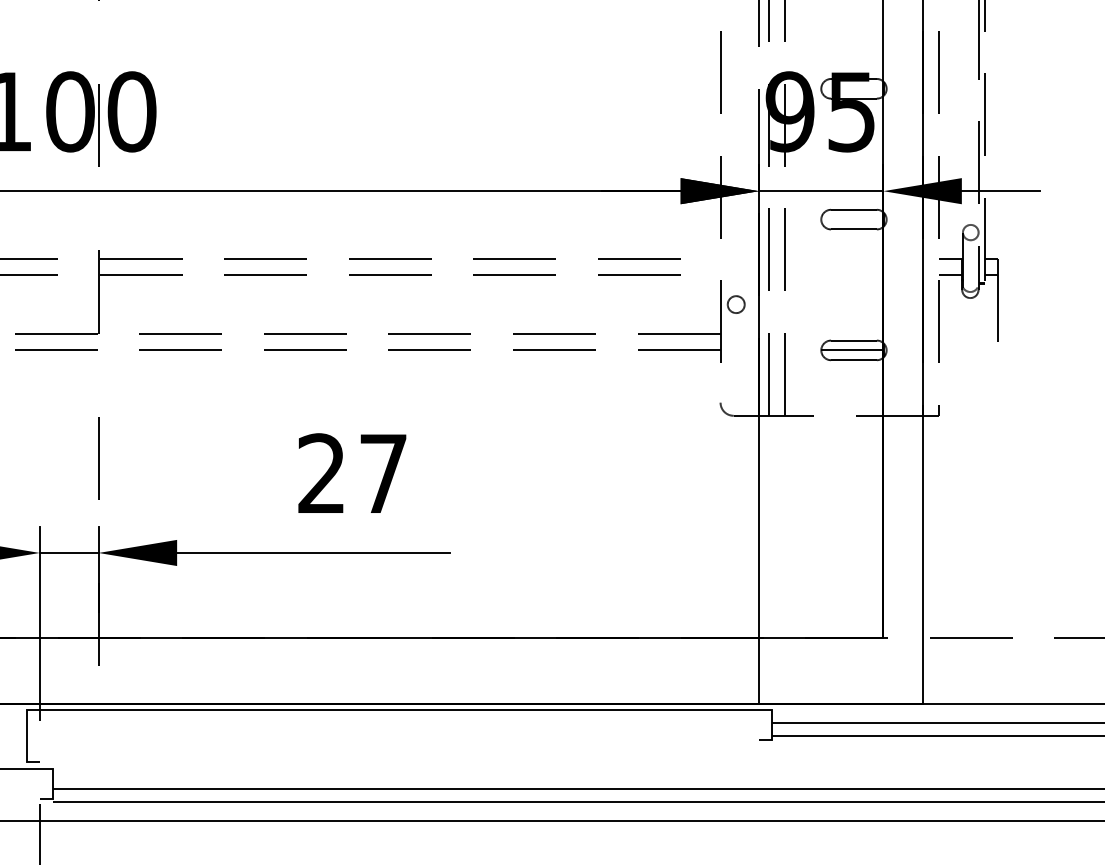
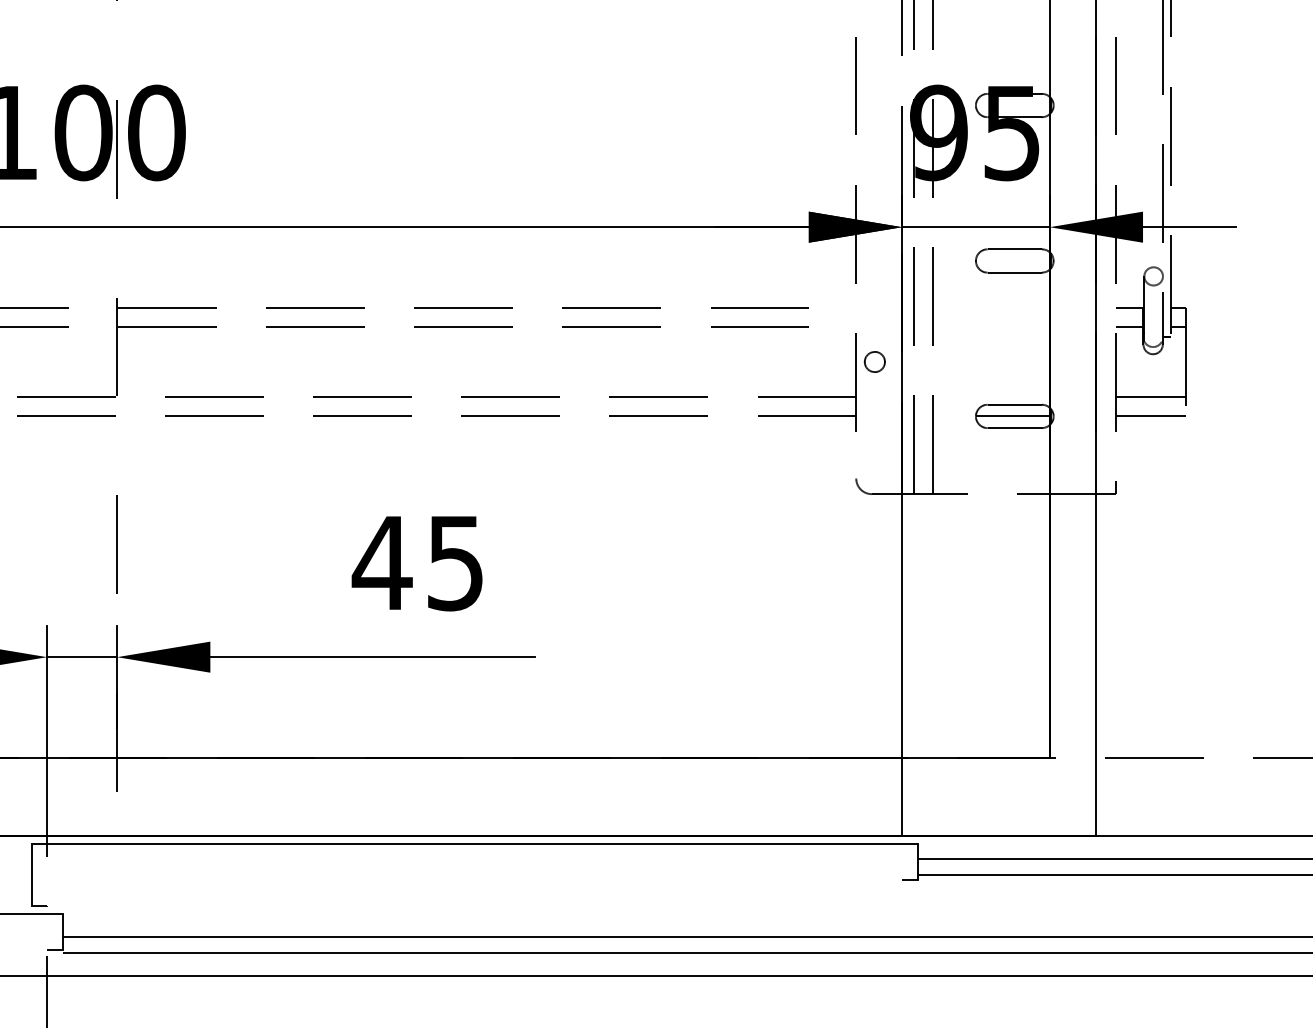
line: (968, 334) -> (1150, 397), added
line: (968, 350) -> (1150, 416), added
text: (350, 473) -> (416, 562), 27 -> 45

